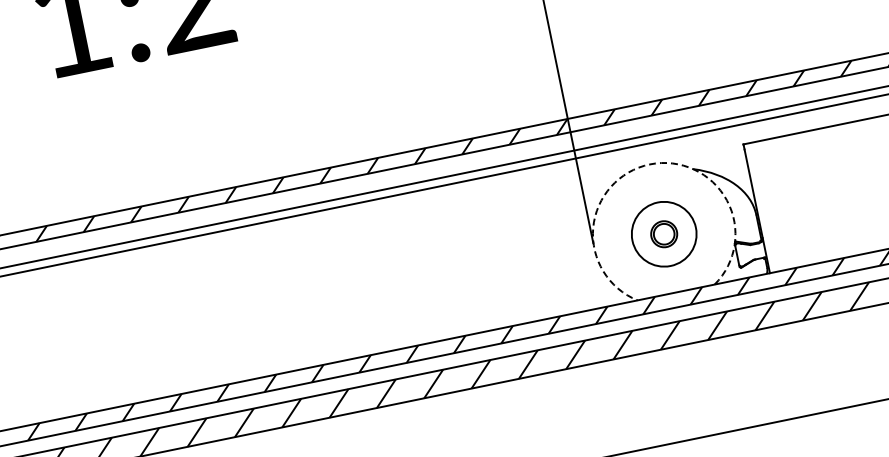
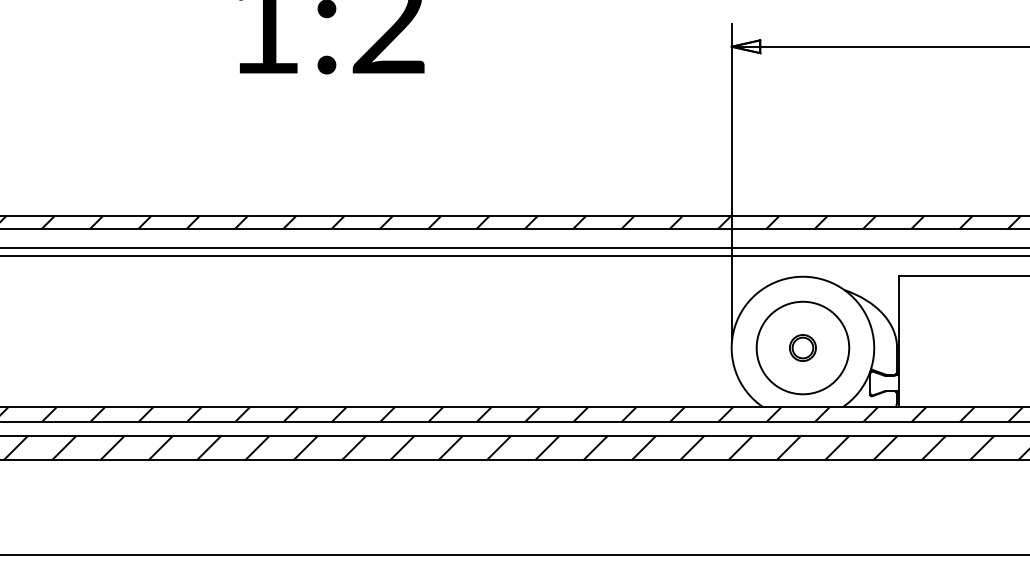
arc: (649, 164) -> (802, 276), dashed -> solid
circle: (663, 233) -> (802, 347), size x1.43

